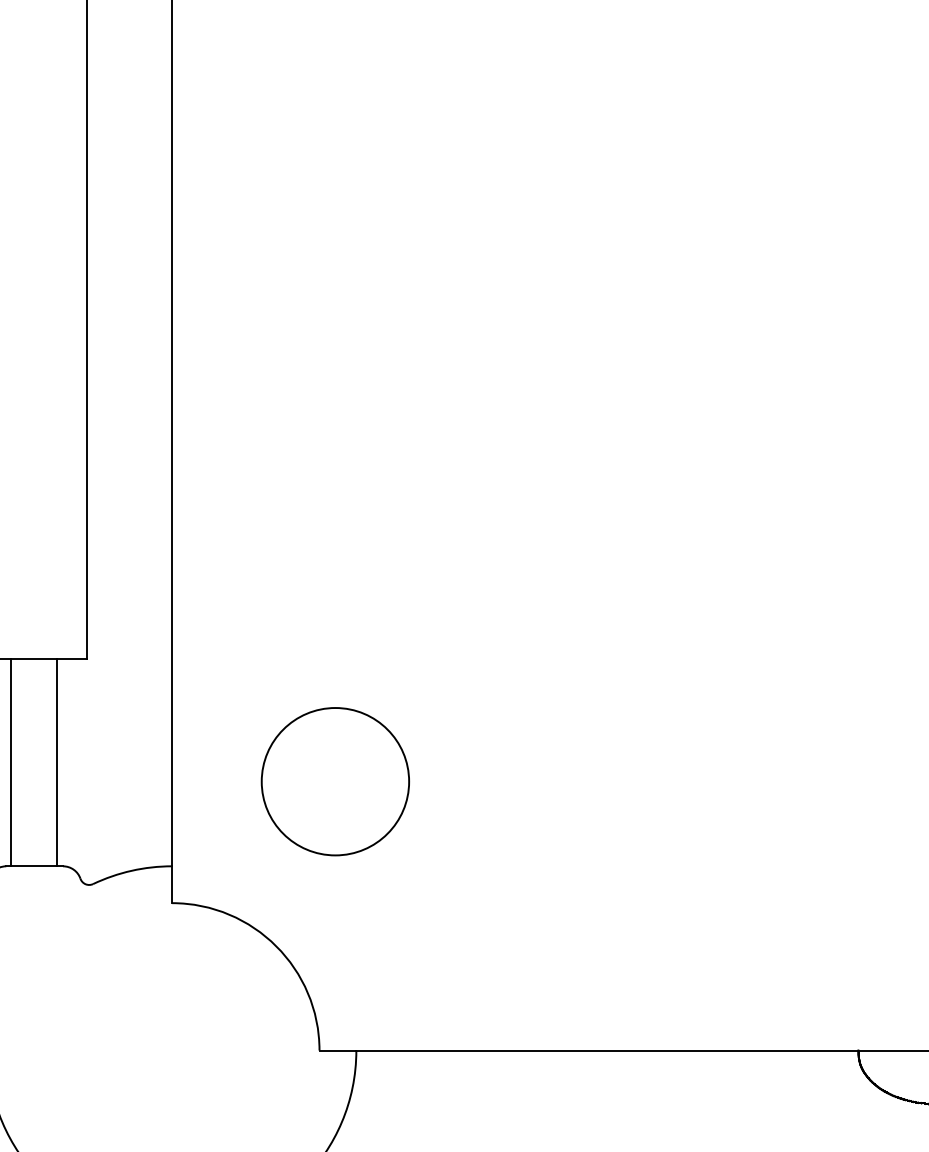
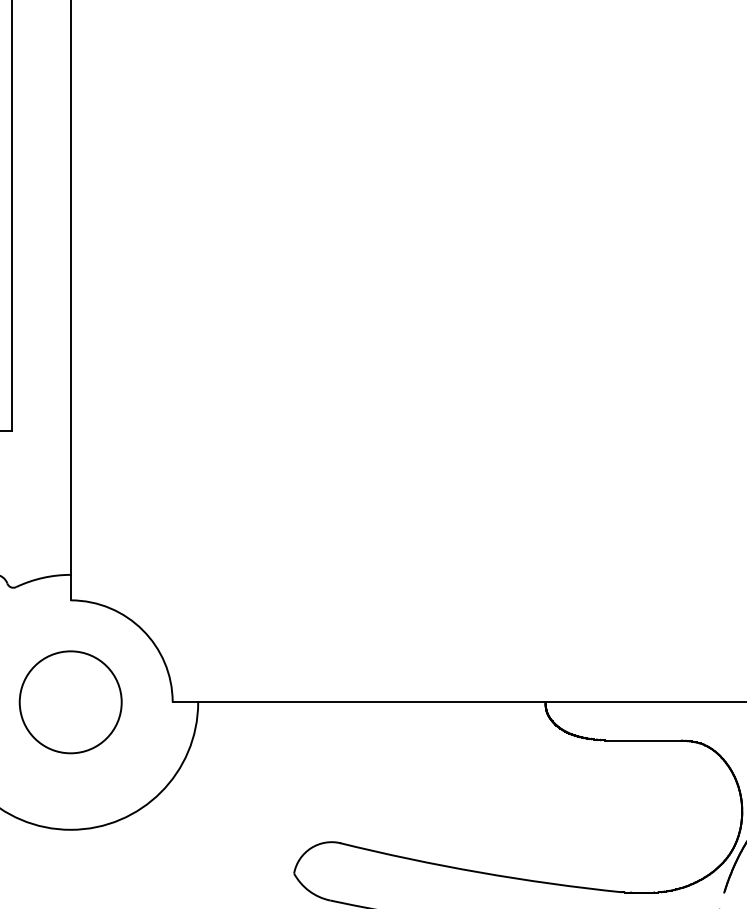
circle: (335, 781) -> (70, 702), moved

